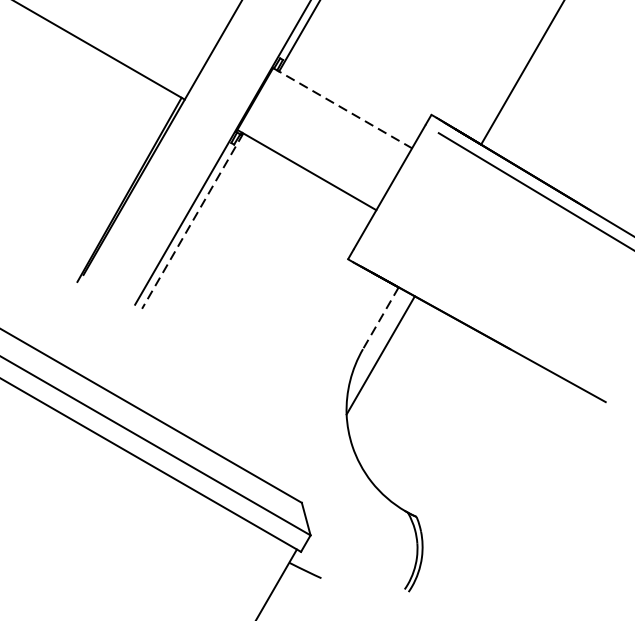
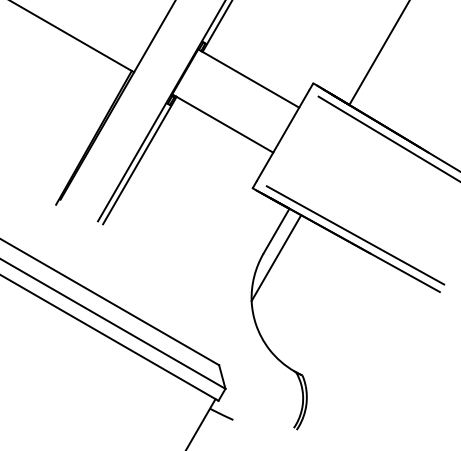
line: (343, 108) -> (249, 78), dashed -> solid
line: (192, 221) -> (139, 160), dashed -> solid
line: (380, 318) -> (276, 231), dashed -> solid
line: (489, 324) -> (355, 235), added

